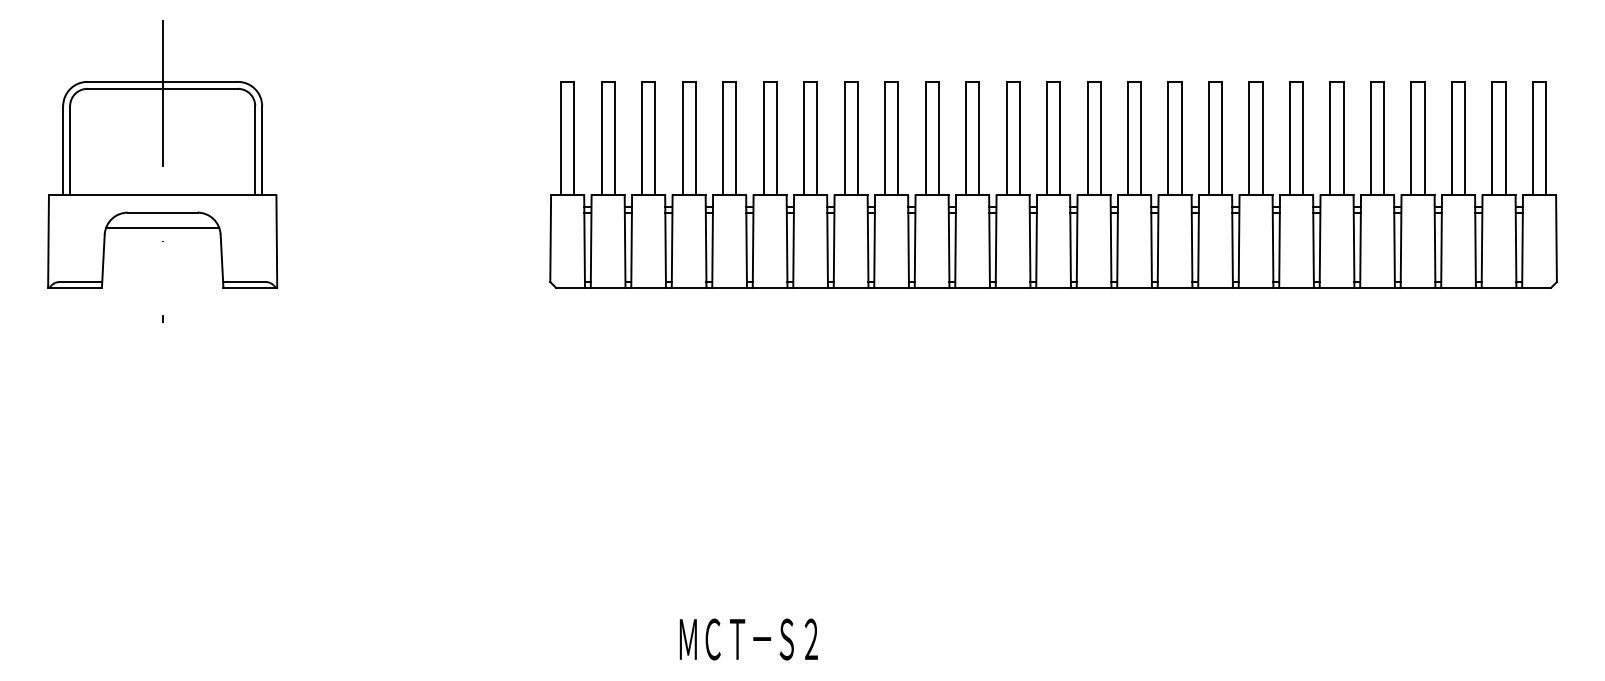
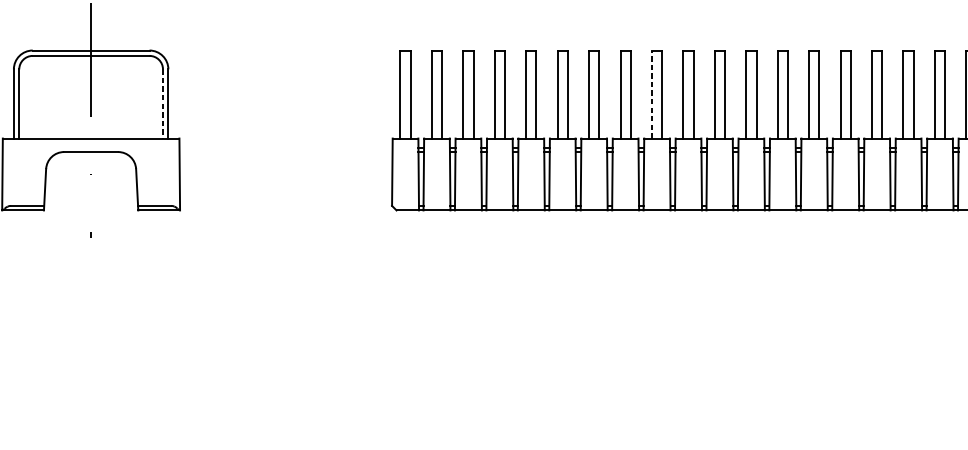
line: (885, 138) -> (652, 94), solid -> dashed
line: (255, 150) -> (163, 103), solid -> dashed
line: (162, 227) -> (90, 163), removed

